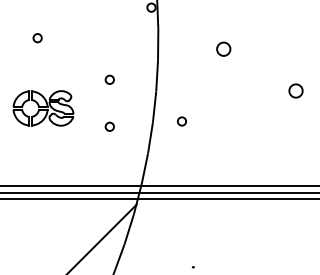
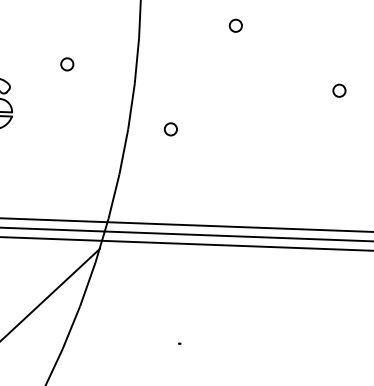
circle: (223, 49) -> (235, 26), size x0.62
circle: (295, 90) -> (338, 90), size x0.62
circle: (109, 126) -> (64, 132), removed

